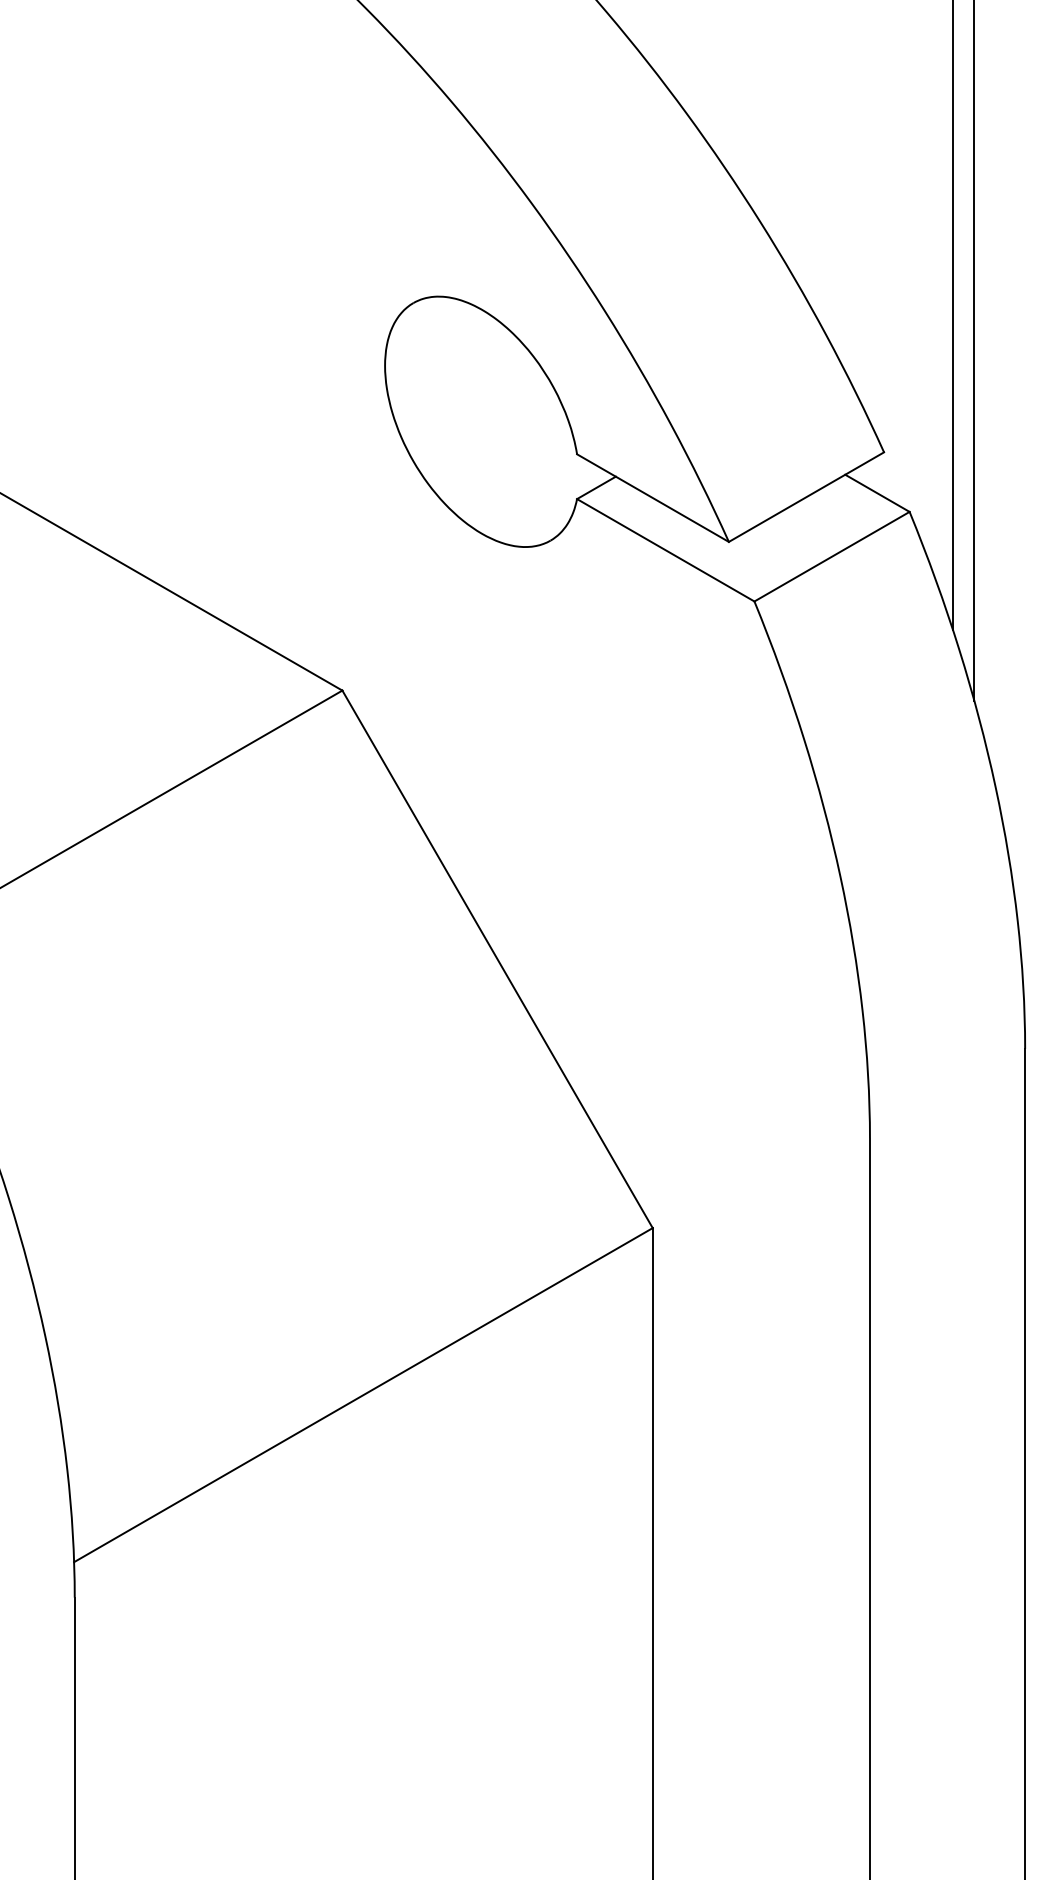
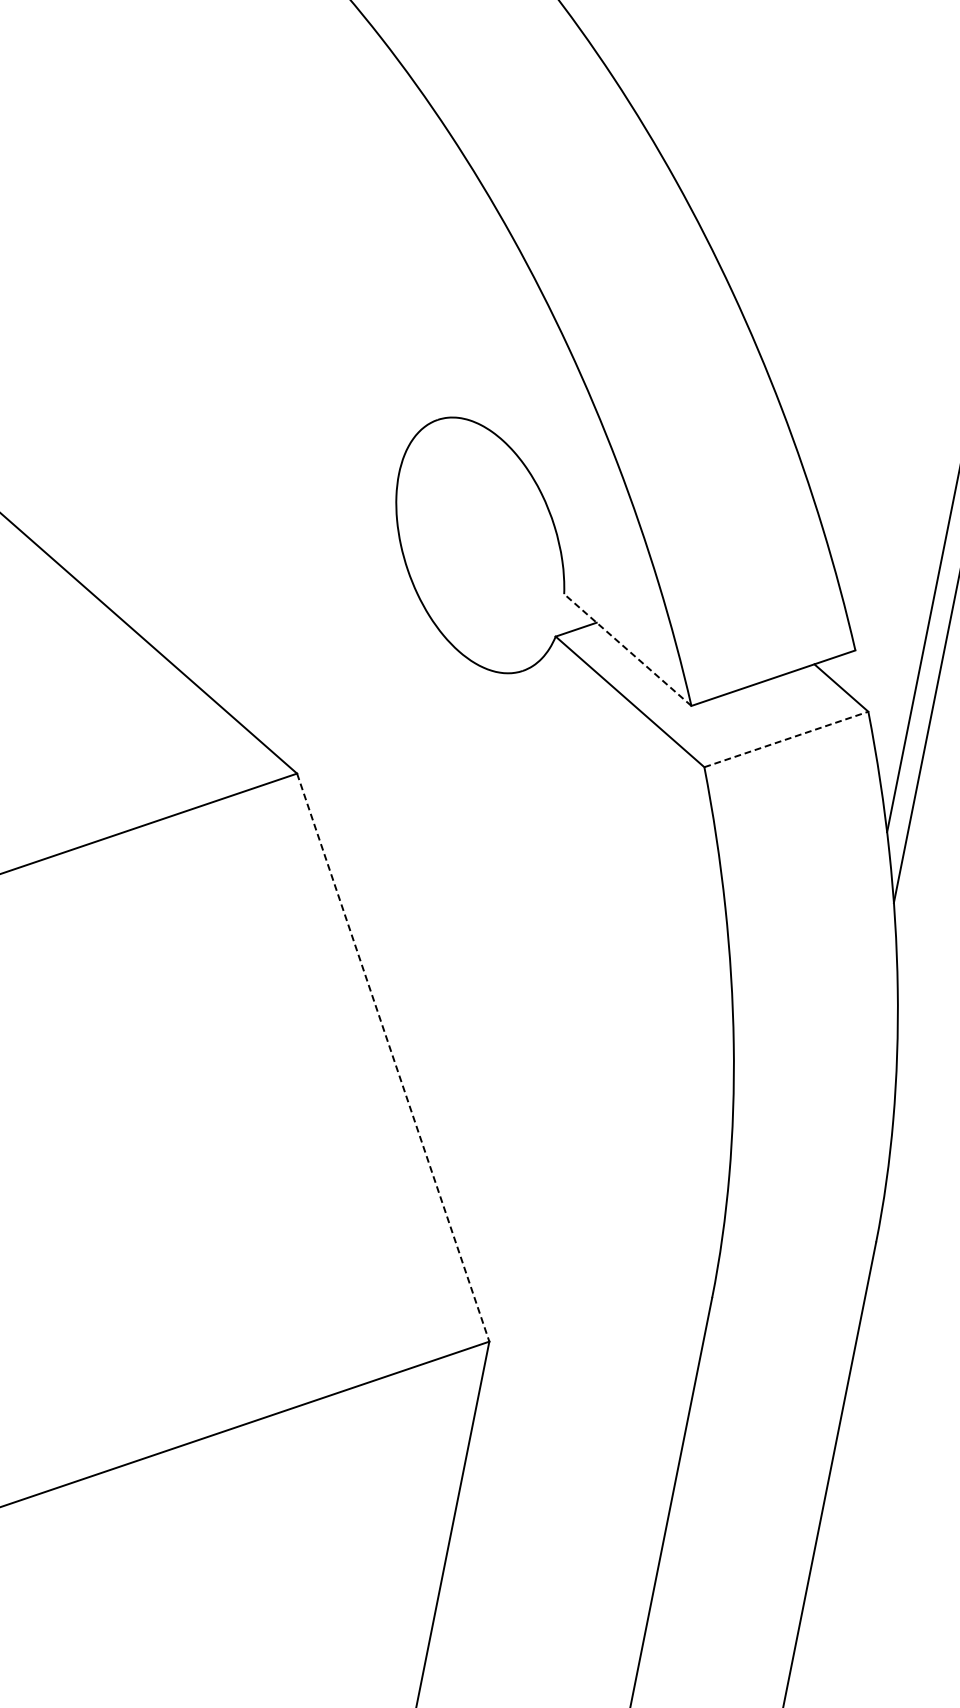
line: (652, 498) -> (627, 650), solid -> dashed
line: (832, 556) -> (786, 739), solid -> dashed
line: (497, 959) -> (393, 1057), solid -> dashed

